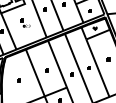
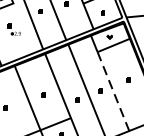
line: (97, 68) -> (112, 91), solid -> dashed

